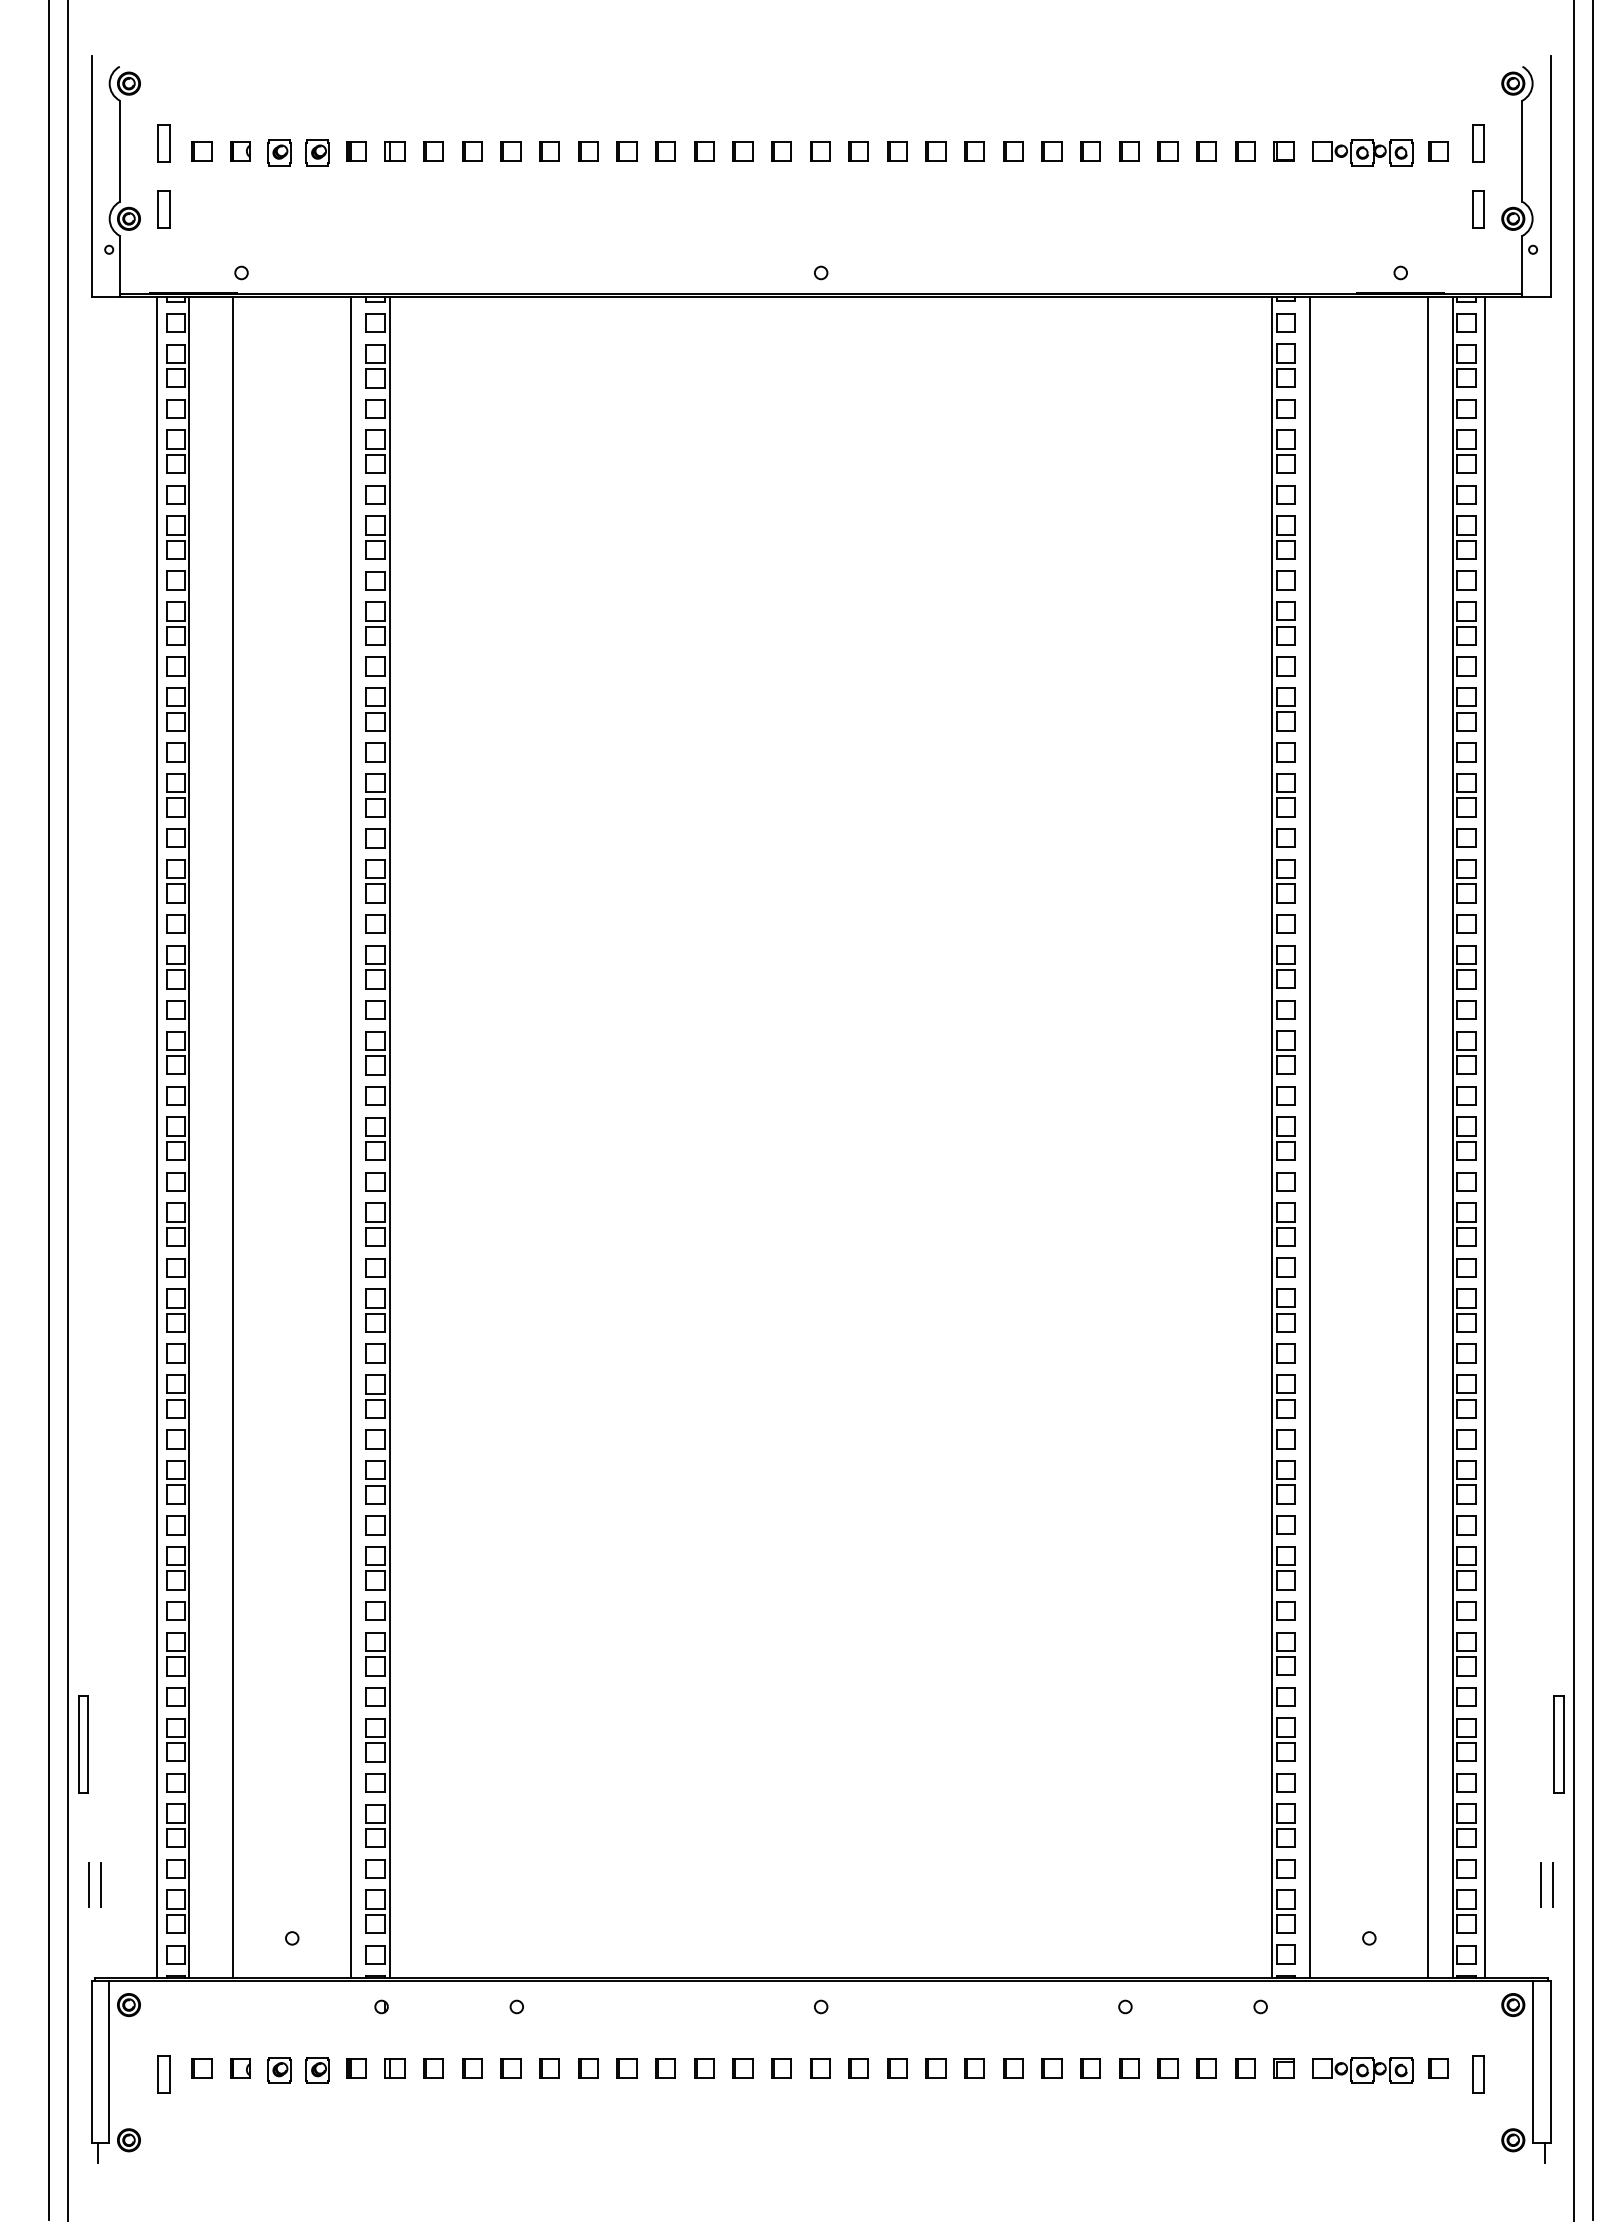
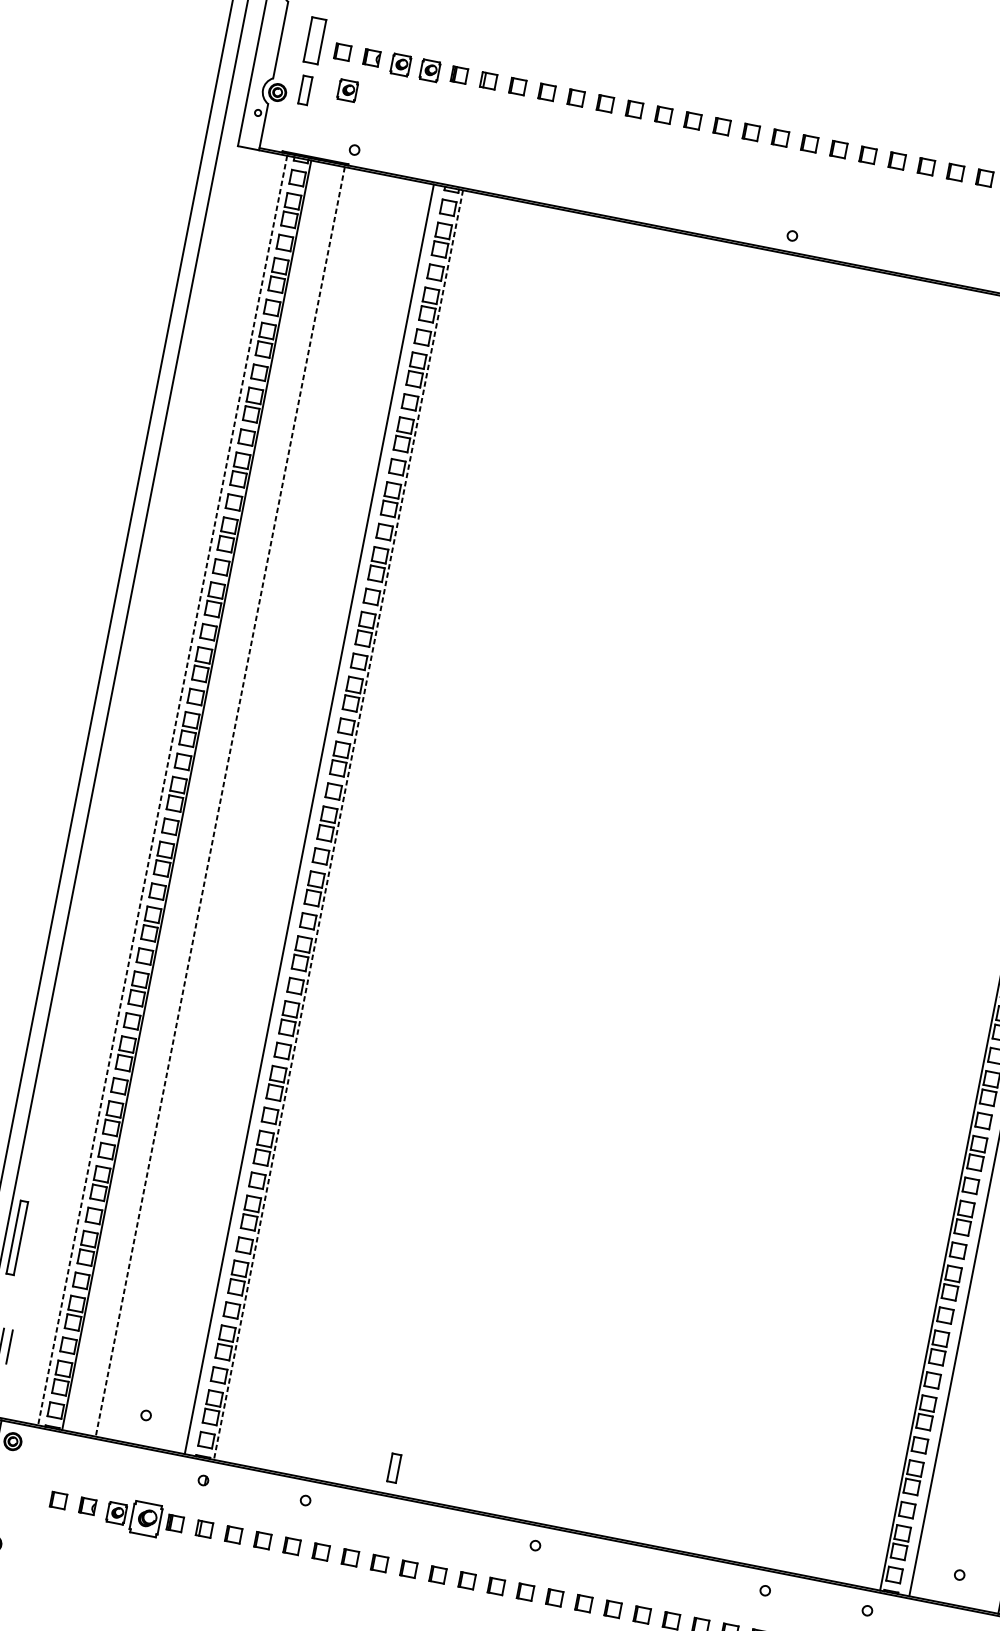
part: (163, 143) -> (314, 40), size x1.6
part: (217, 198) -> (347, 90), added
line: (157, 1138) -> (162, 791), solid -> dashed
line: (233, 1138) -> (220, 802), solid -> dashed
line: (389, 1138) -> (338, 825), solid -> dashed
part: (317, 2070) -> (145, 1519), size x1.6
part: (163, 2074) -> (394, 1468), moved

